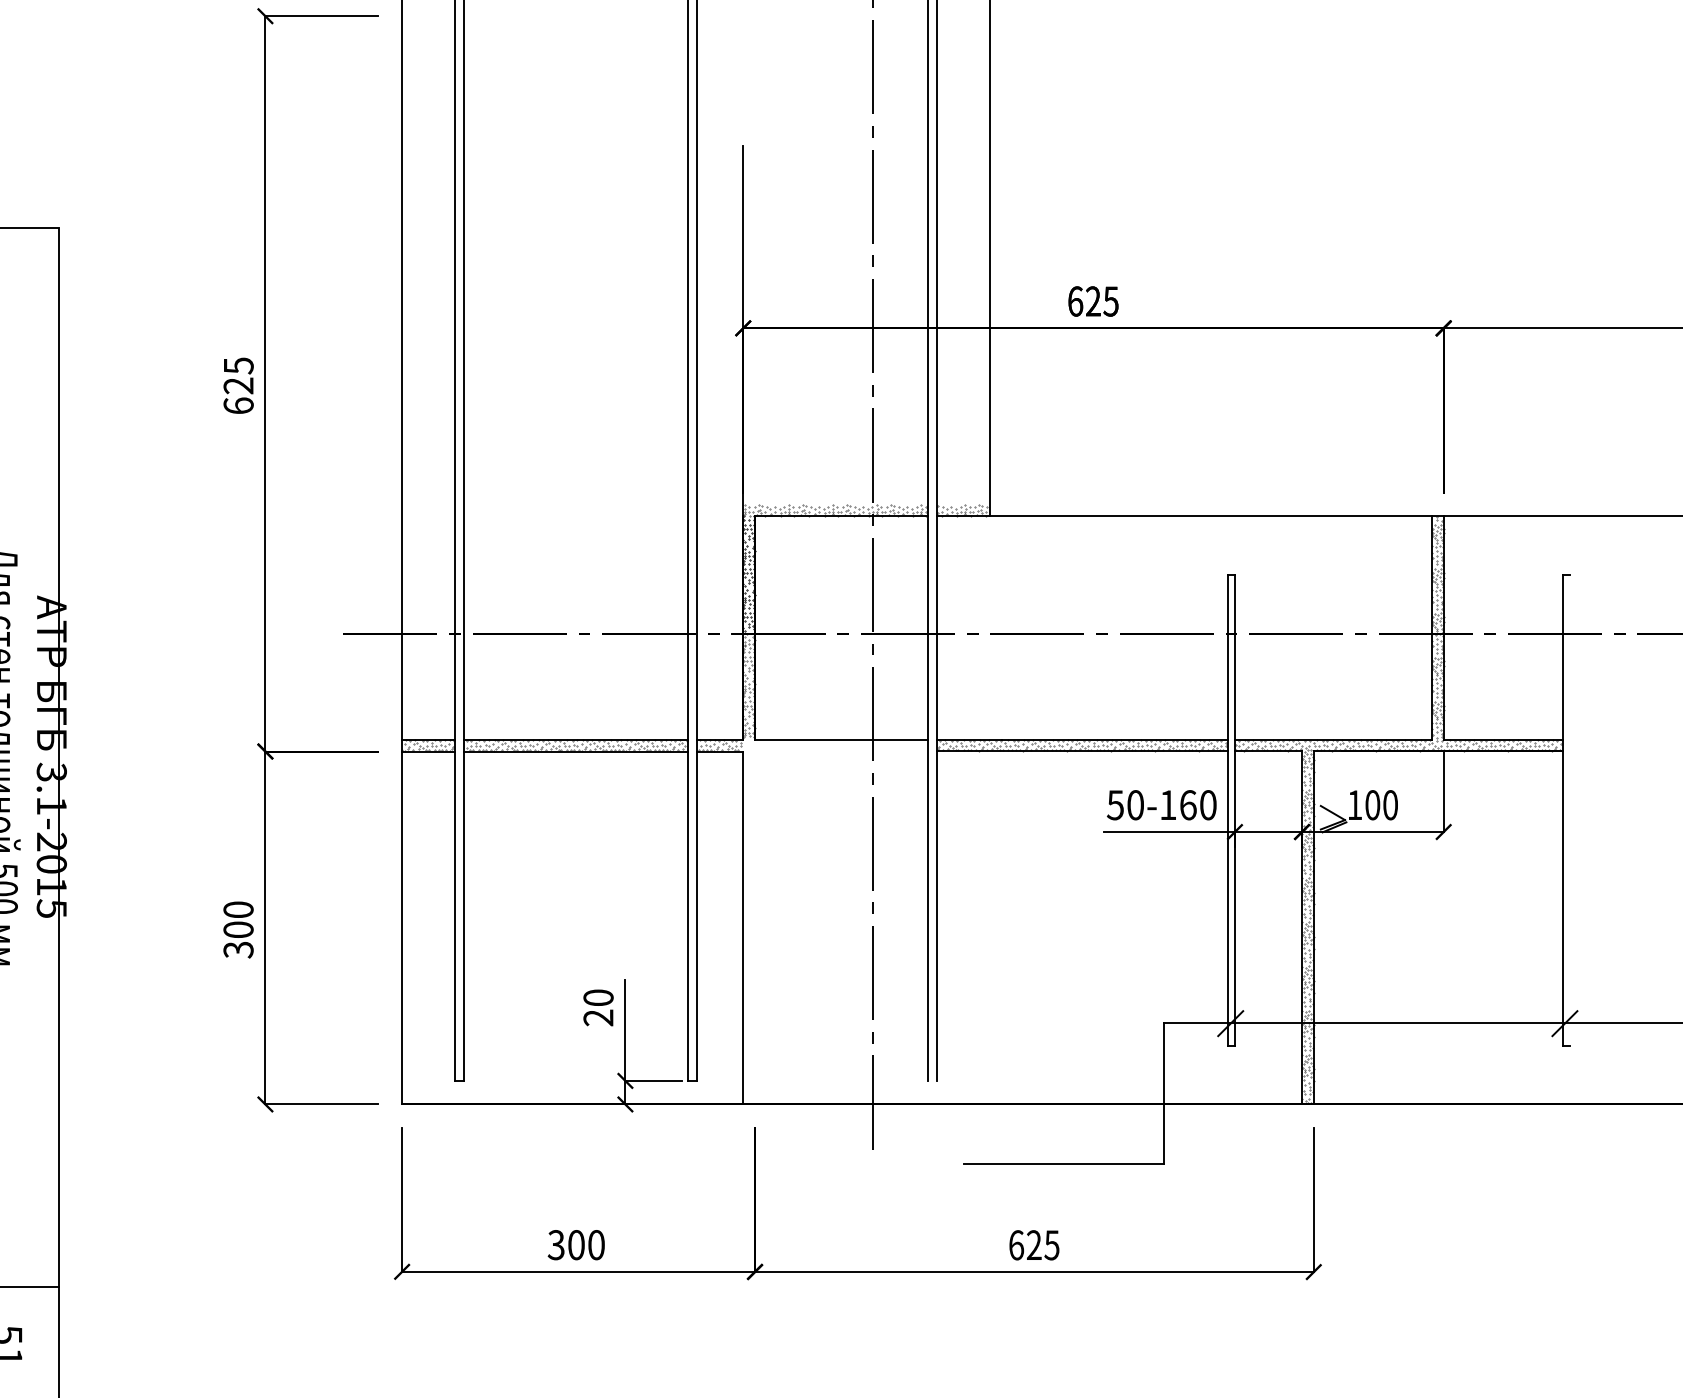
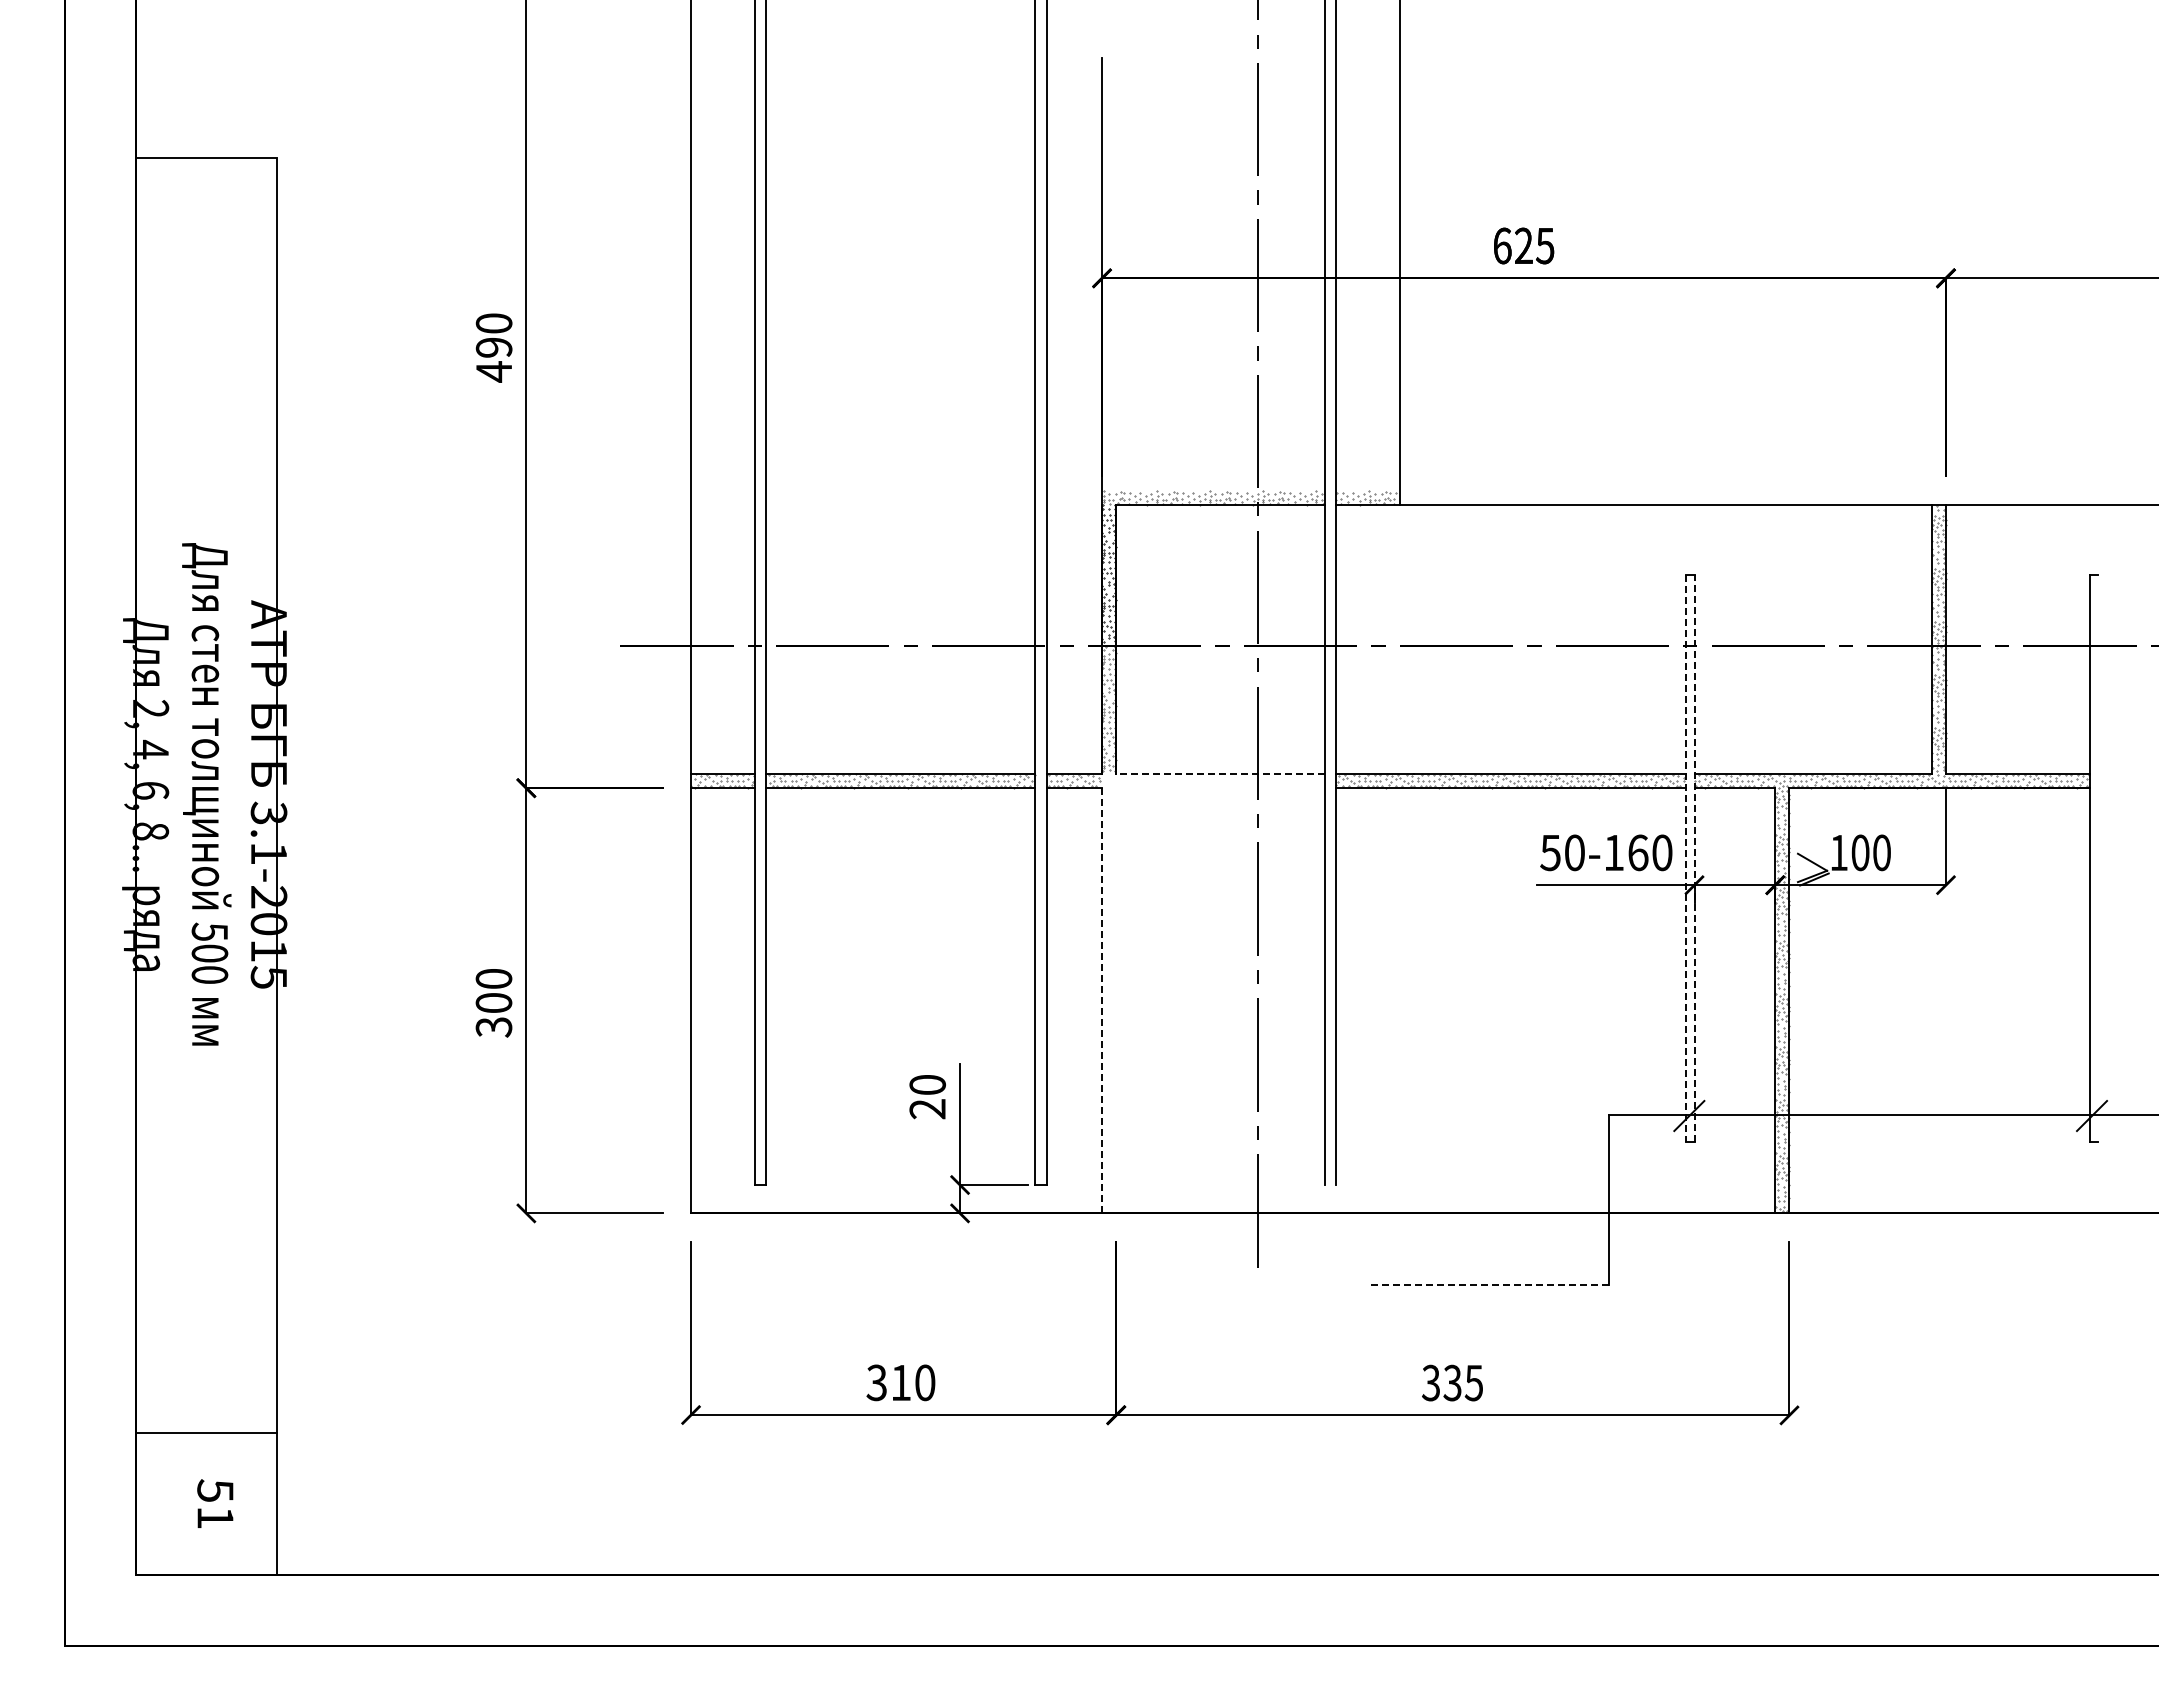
text: (238, 385) -> (493, 347), 625 -> 490
line: (840, 739) -> (1219, 773), solid -> dashed
line: (1234, 809) -> (1694, 858), solid -> dashed
line: (1228, 810) -> (1686, 859), solid -> dashed
line: (743, 927) -> (1102, 1000), solid -> dashed
line: (1063, 1163) -> (1488, 1284), solid -> dashed
text: (576, 1244) -> (901, 1382), 300 -> 310
text: (1024, 1244) -> (1441, 1382), 625 -> 335

